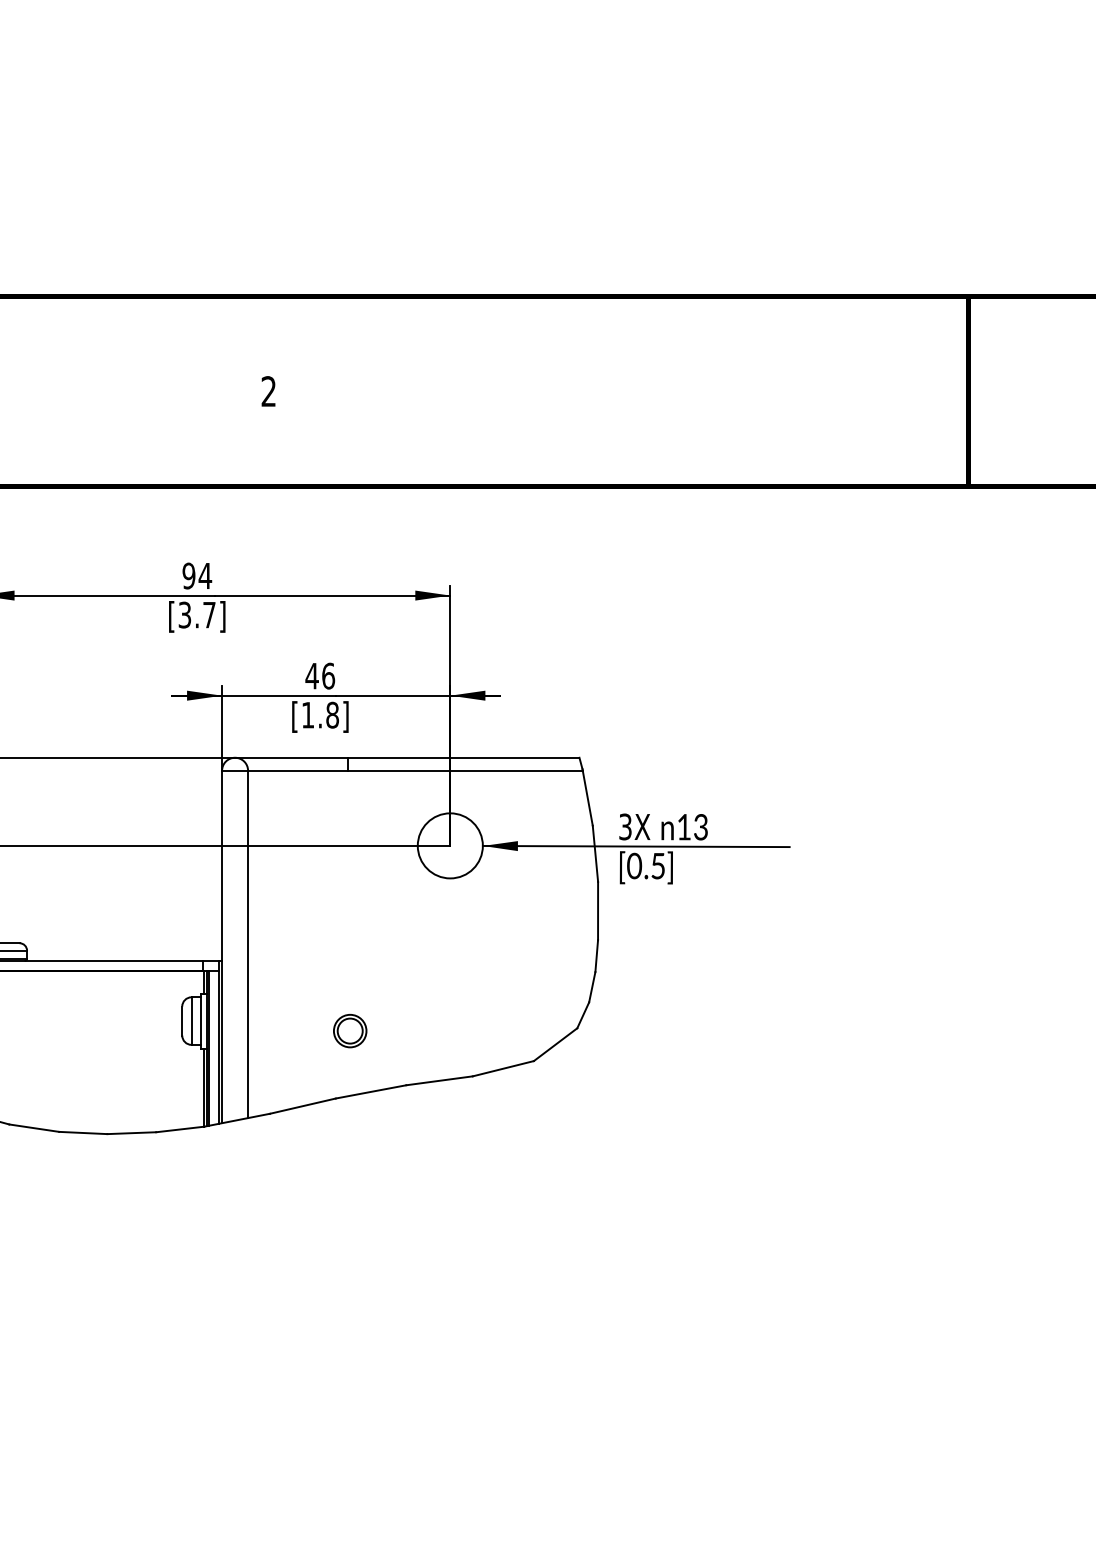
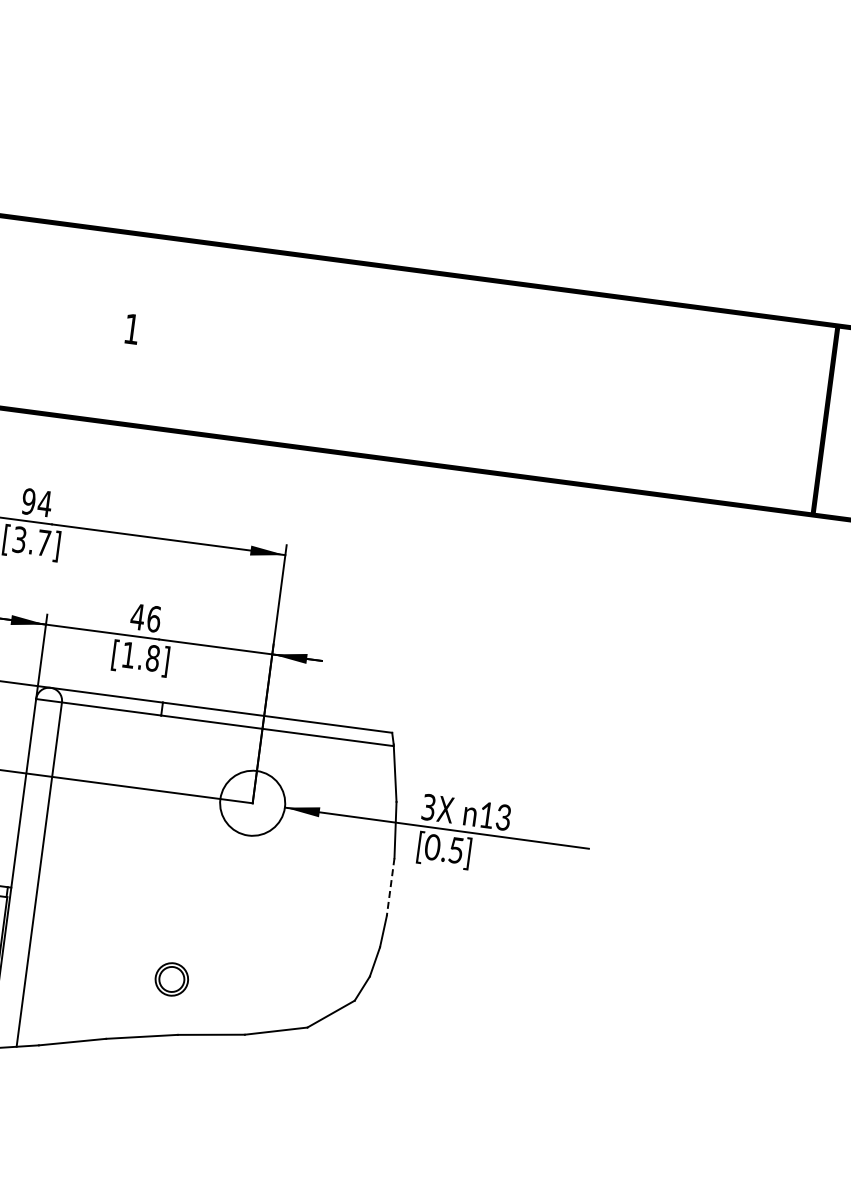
text: (268, 391) -> (131, 329), 2 -> 1
line: (598, 911) -> (391, 887), solid -> dashed
part: (350, 1031) -> (172, 979), moved

